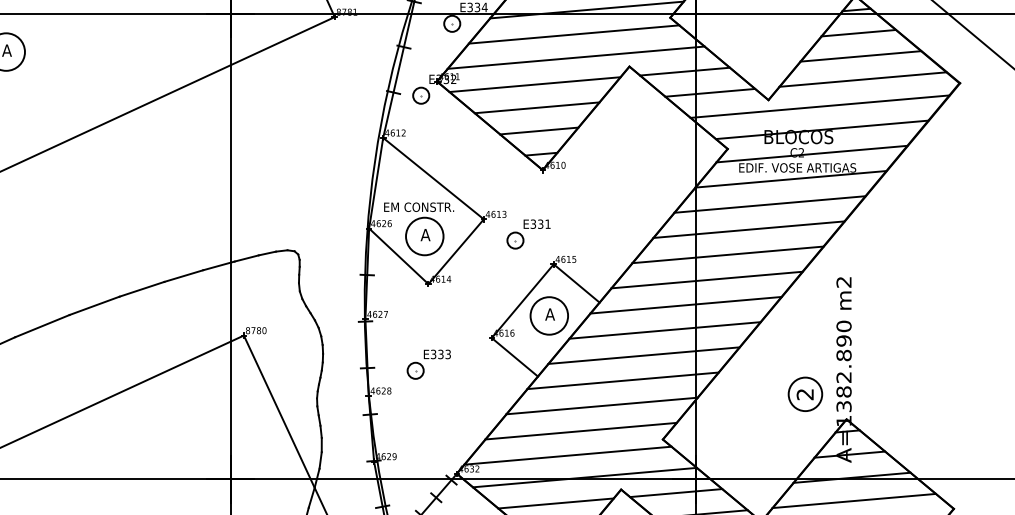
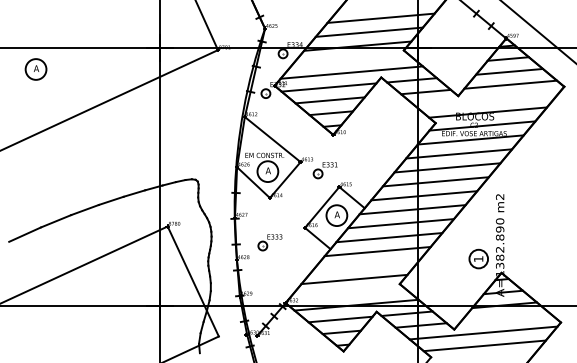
line: (573, 34) -> (350, 59), removed
line: (819, 106) -> (486, 99), removed
text: (804, 395) -> (478, 259), 2 -> 1
line: (602, 405) -> (366, 265), removed
line: (566, 456) -> (346, 293), removed
line: (853, 501) -> (505, 318), removed

